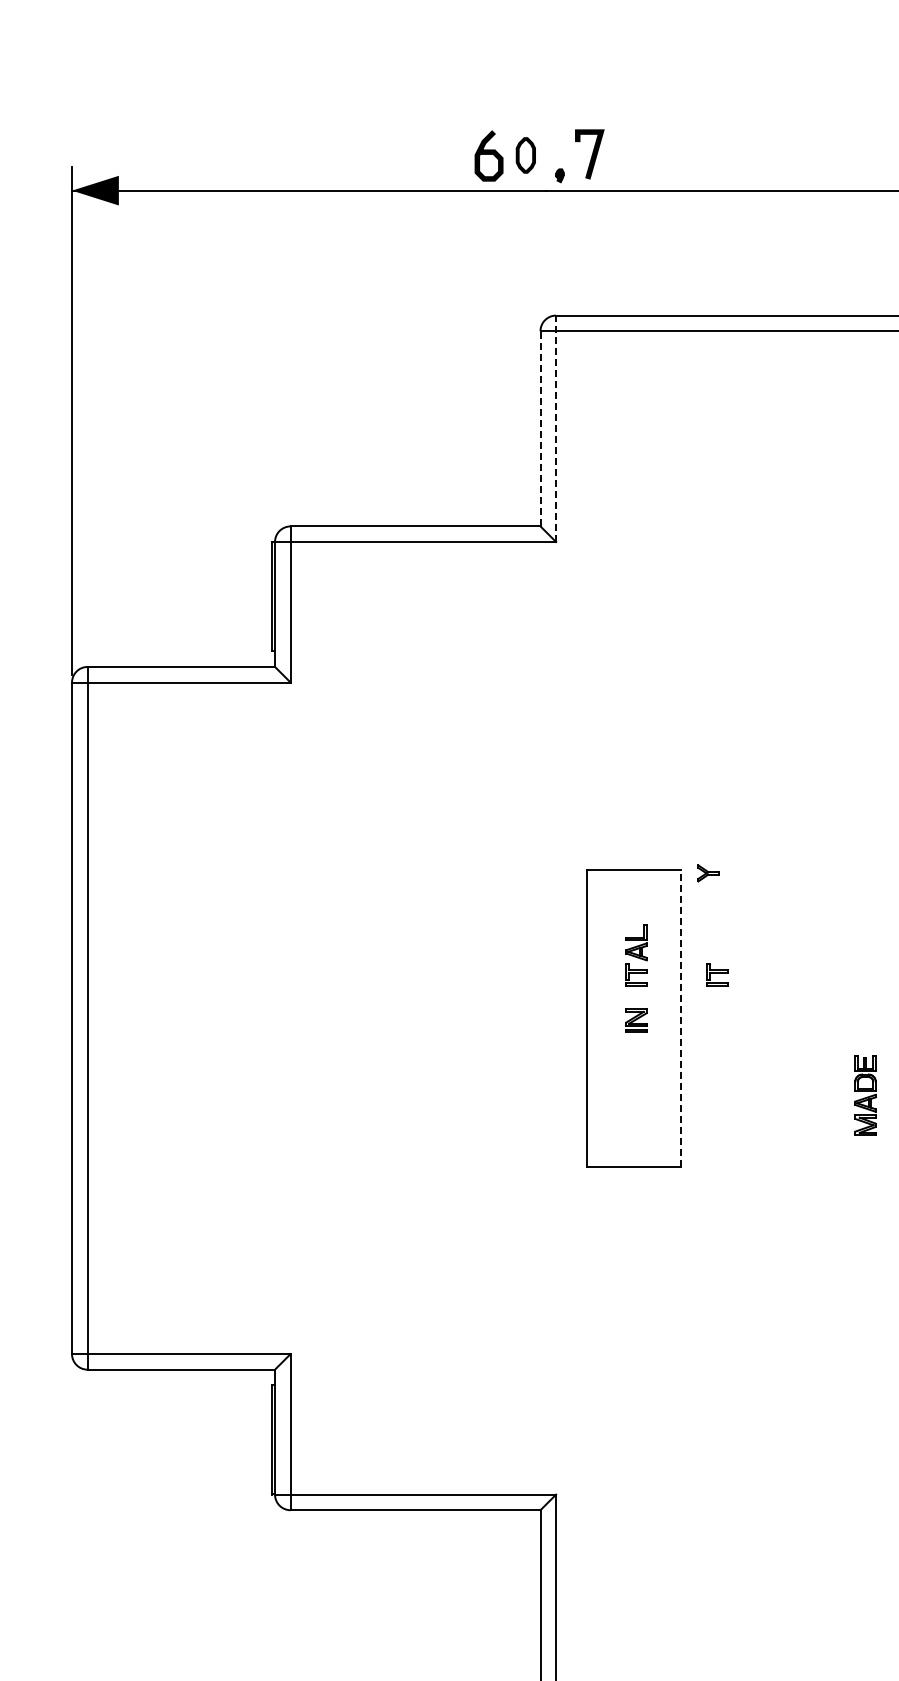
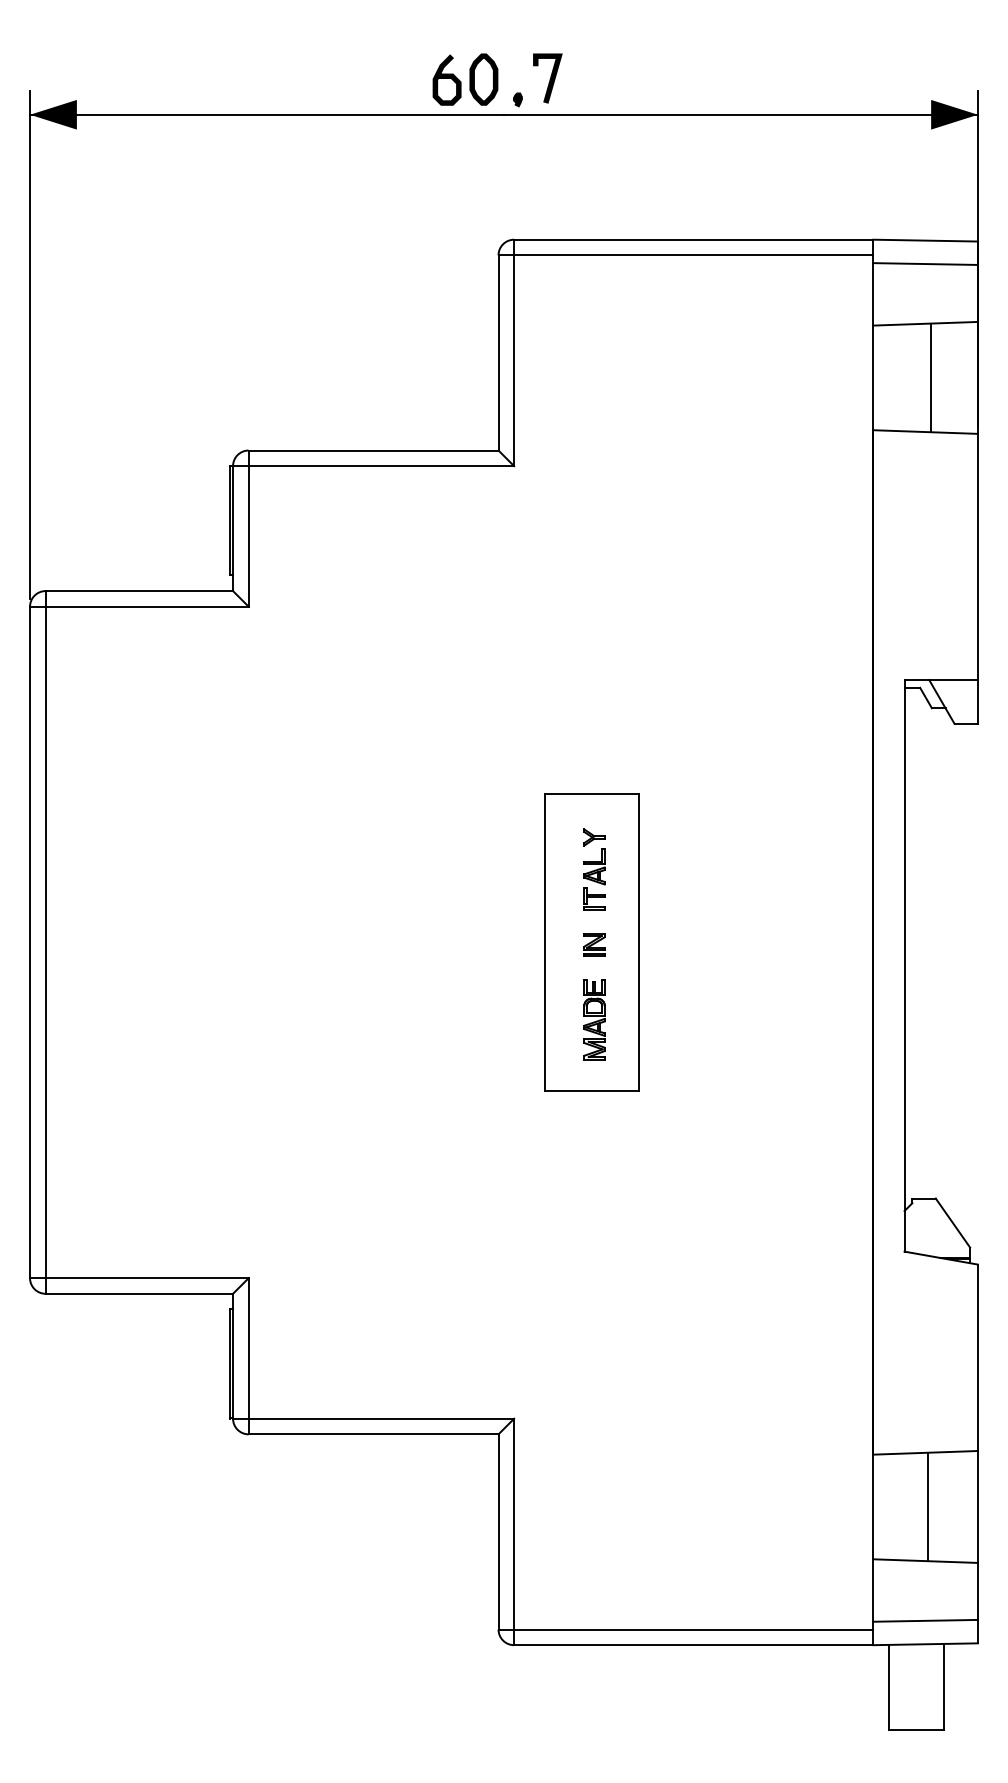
part: (525, 155) -> (483, 79), size x1.43
line: (540, 428) -> (498, 352), dashed -> solid
line: (556, 428) -> (514, 352), dashed -> solid
part: (708, 873) -> (594, 837), moved
part: (717, 974) -> (675, 898), removed
line: (681, 1017) -> (639, 941), dashed -> solid
part: (865, 1095) -> (594, 1019), moved

